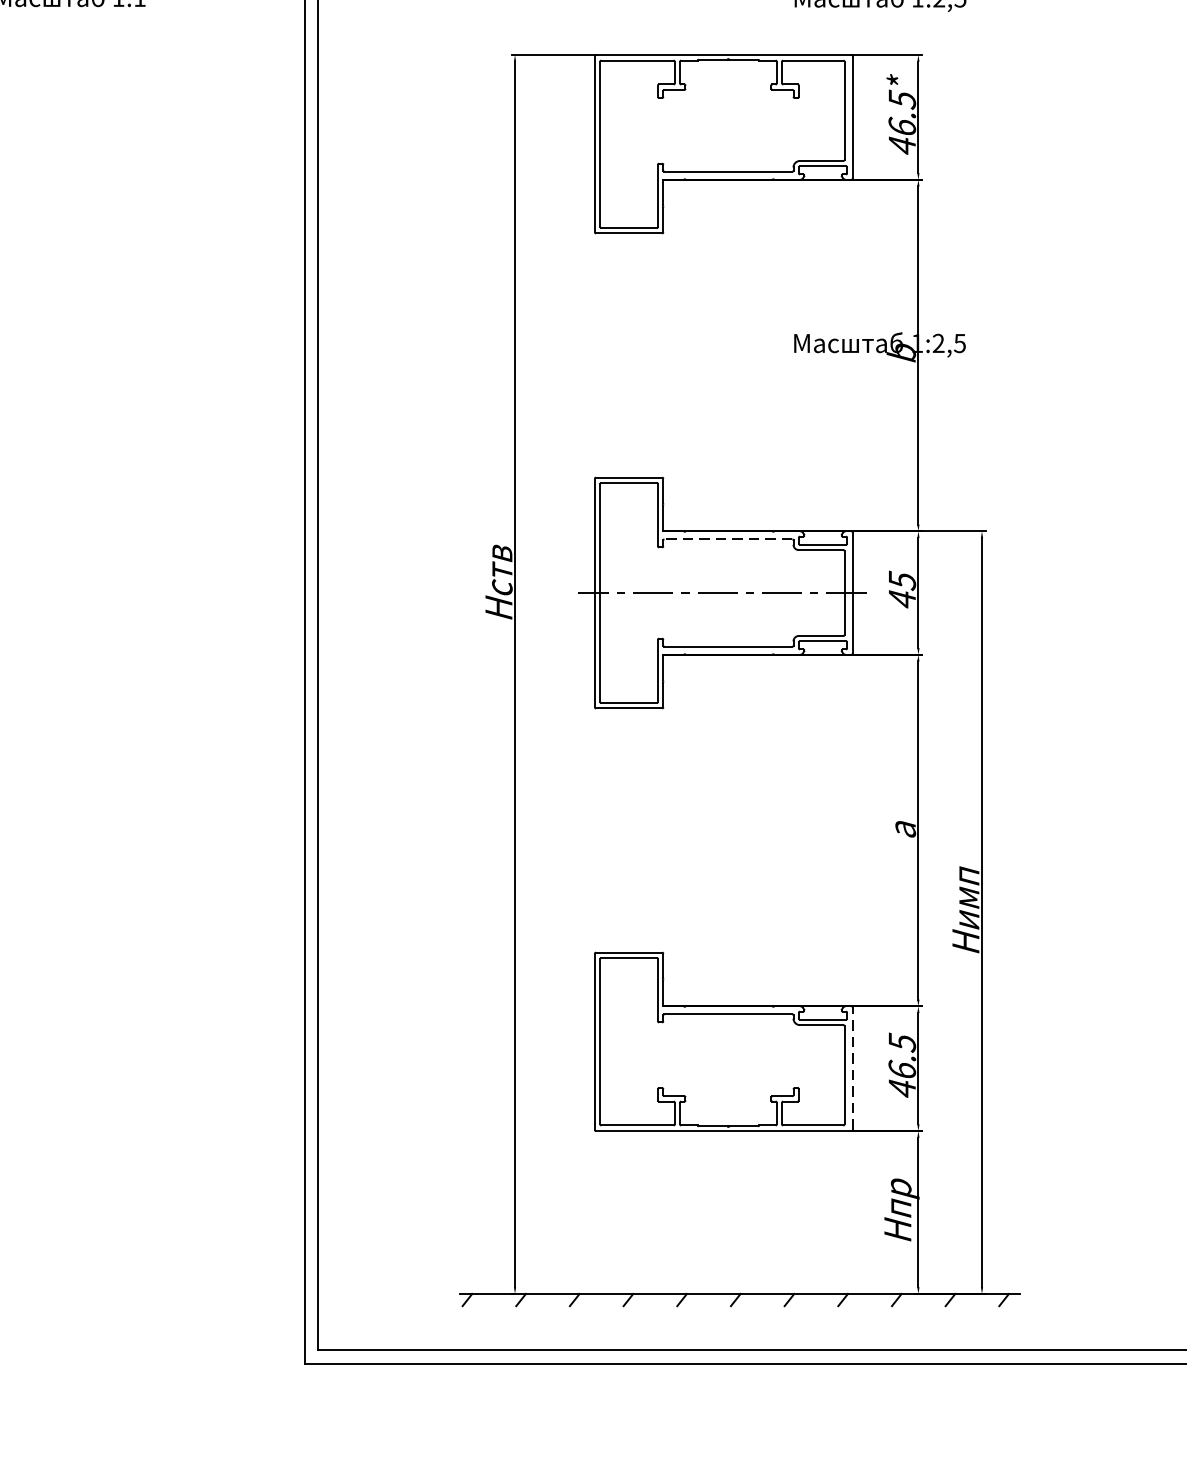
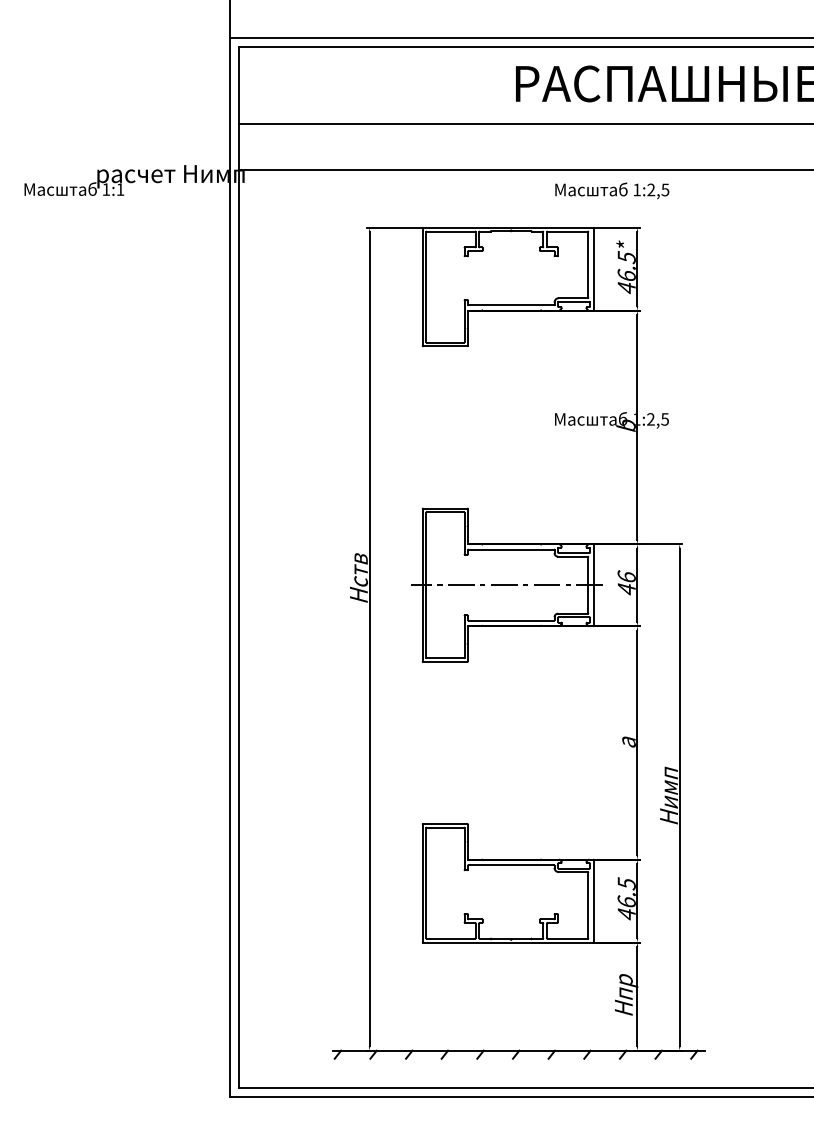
line: (728, 539) -> (511, 549), dashed -> solid
text: (901, 579) -> (626, 576), 45 -> 46
line: (852, 1069) -> (593, 901), dashed -> solid

